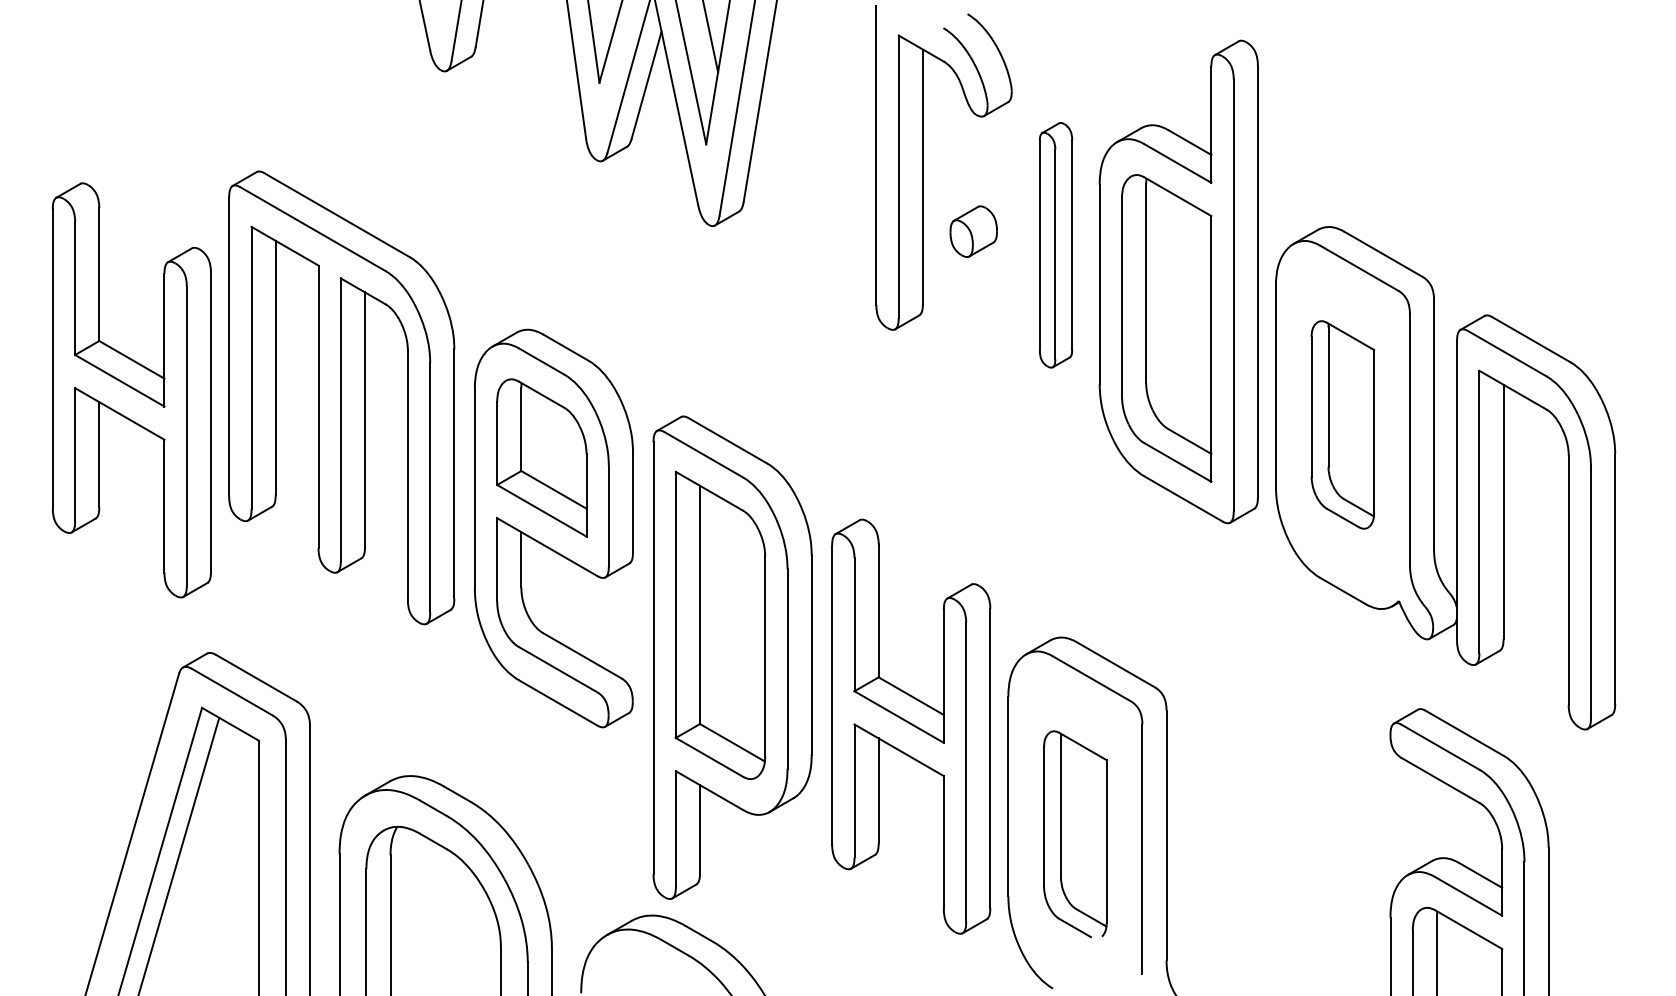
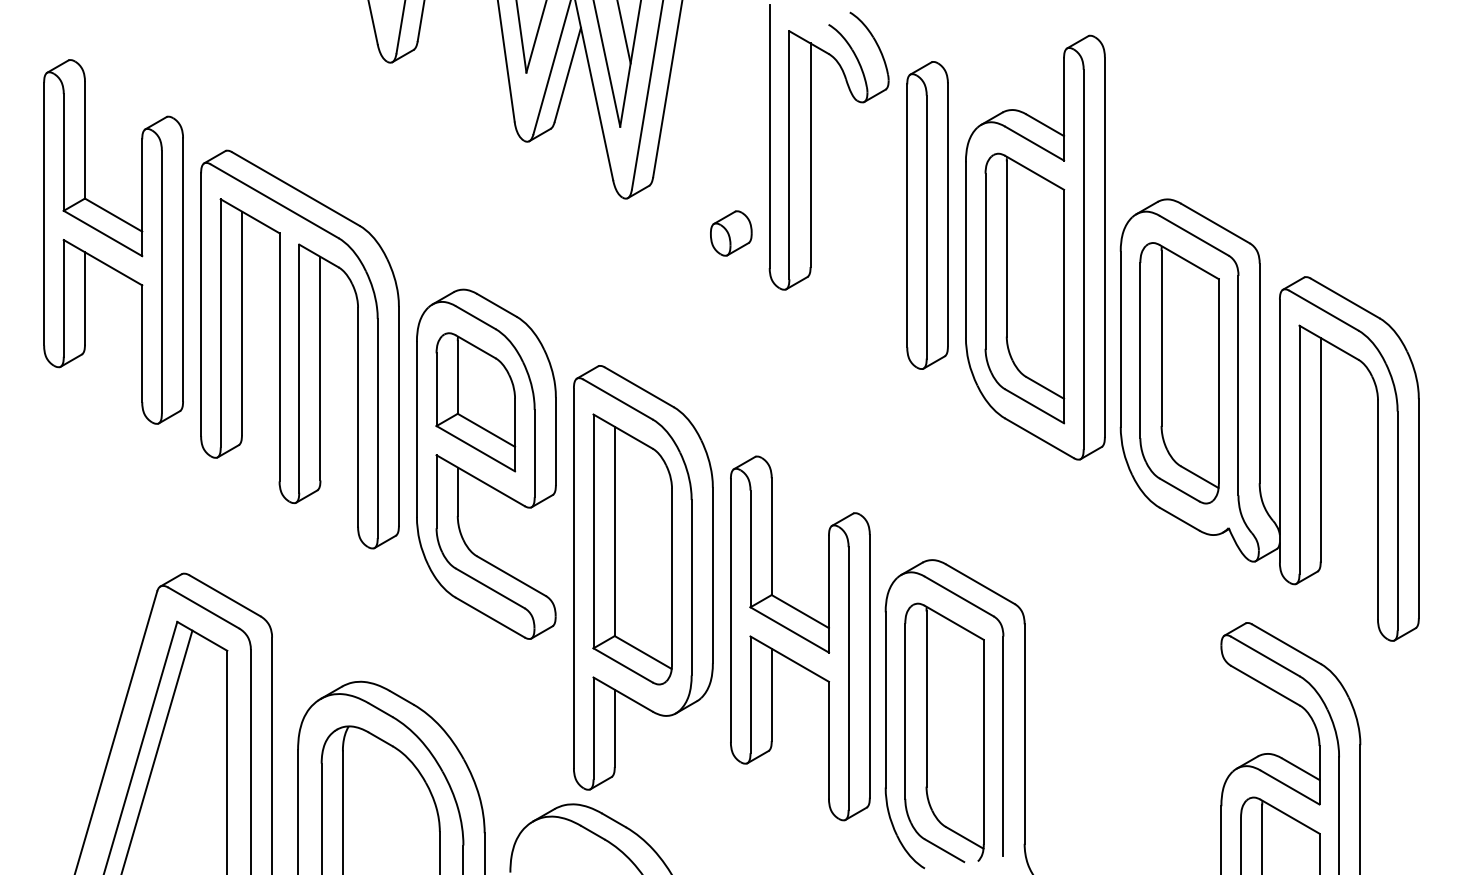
part: (974, 231) -> (731, 233), moved
part: (1055, 245) -> (927, 215), size x1.43
part: (131, 389) -> (113, 241), moved
part: (1342, 425) -> (1179, 373), size x1.43
part: (1075, 833) -> (944, 732), size x1.43

